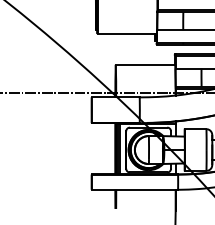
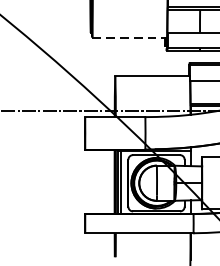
line: (127, 34) -> (129, 38), solid -> dashed

